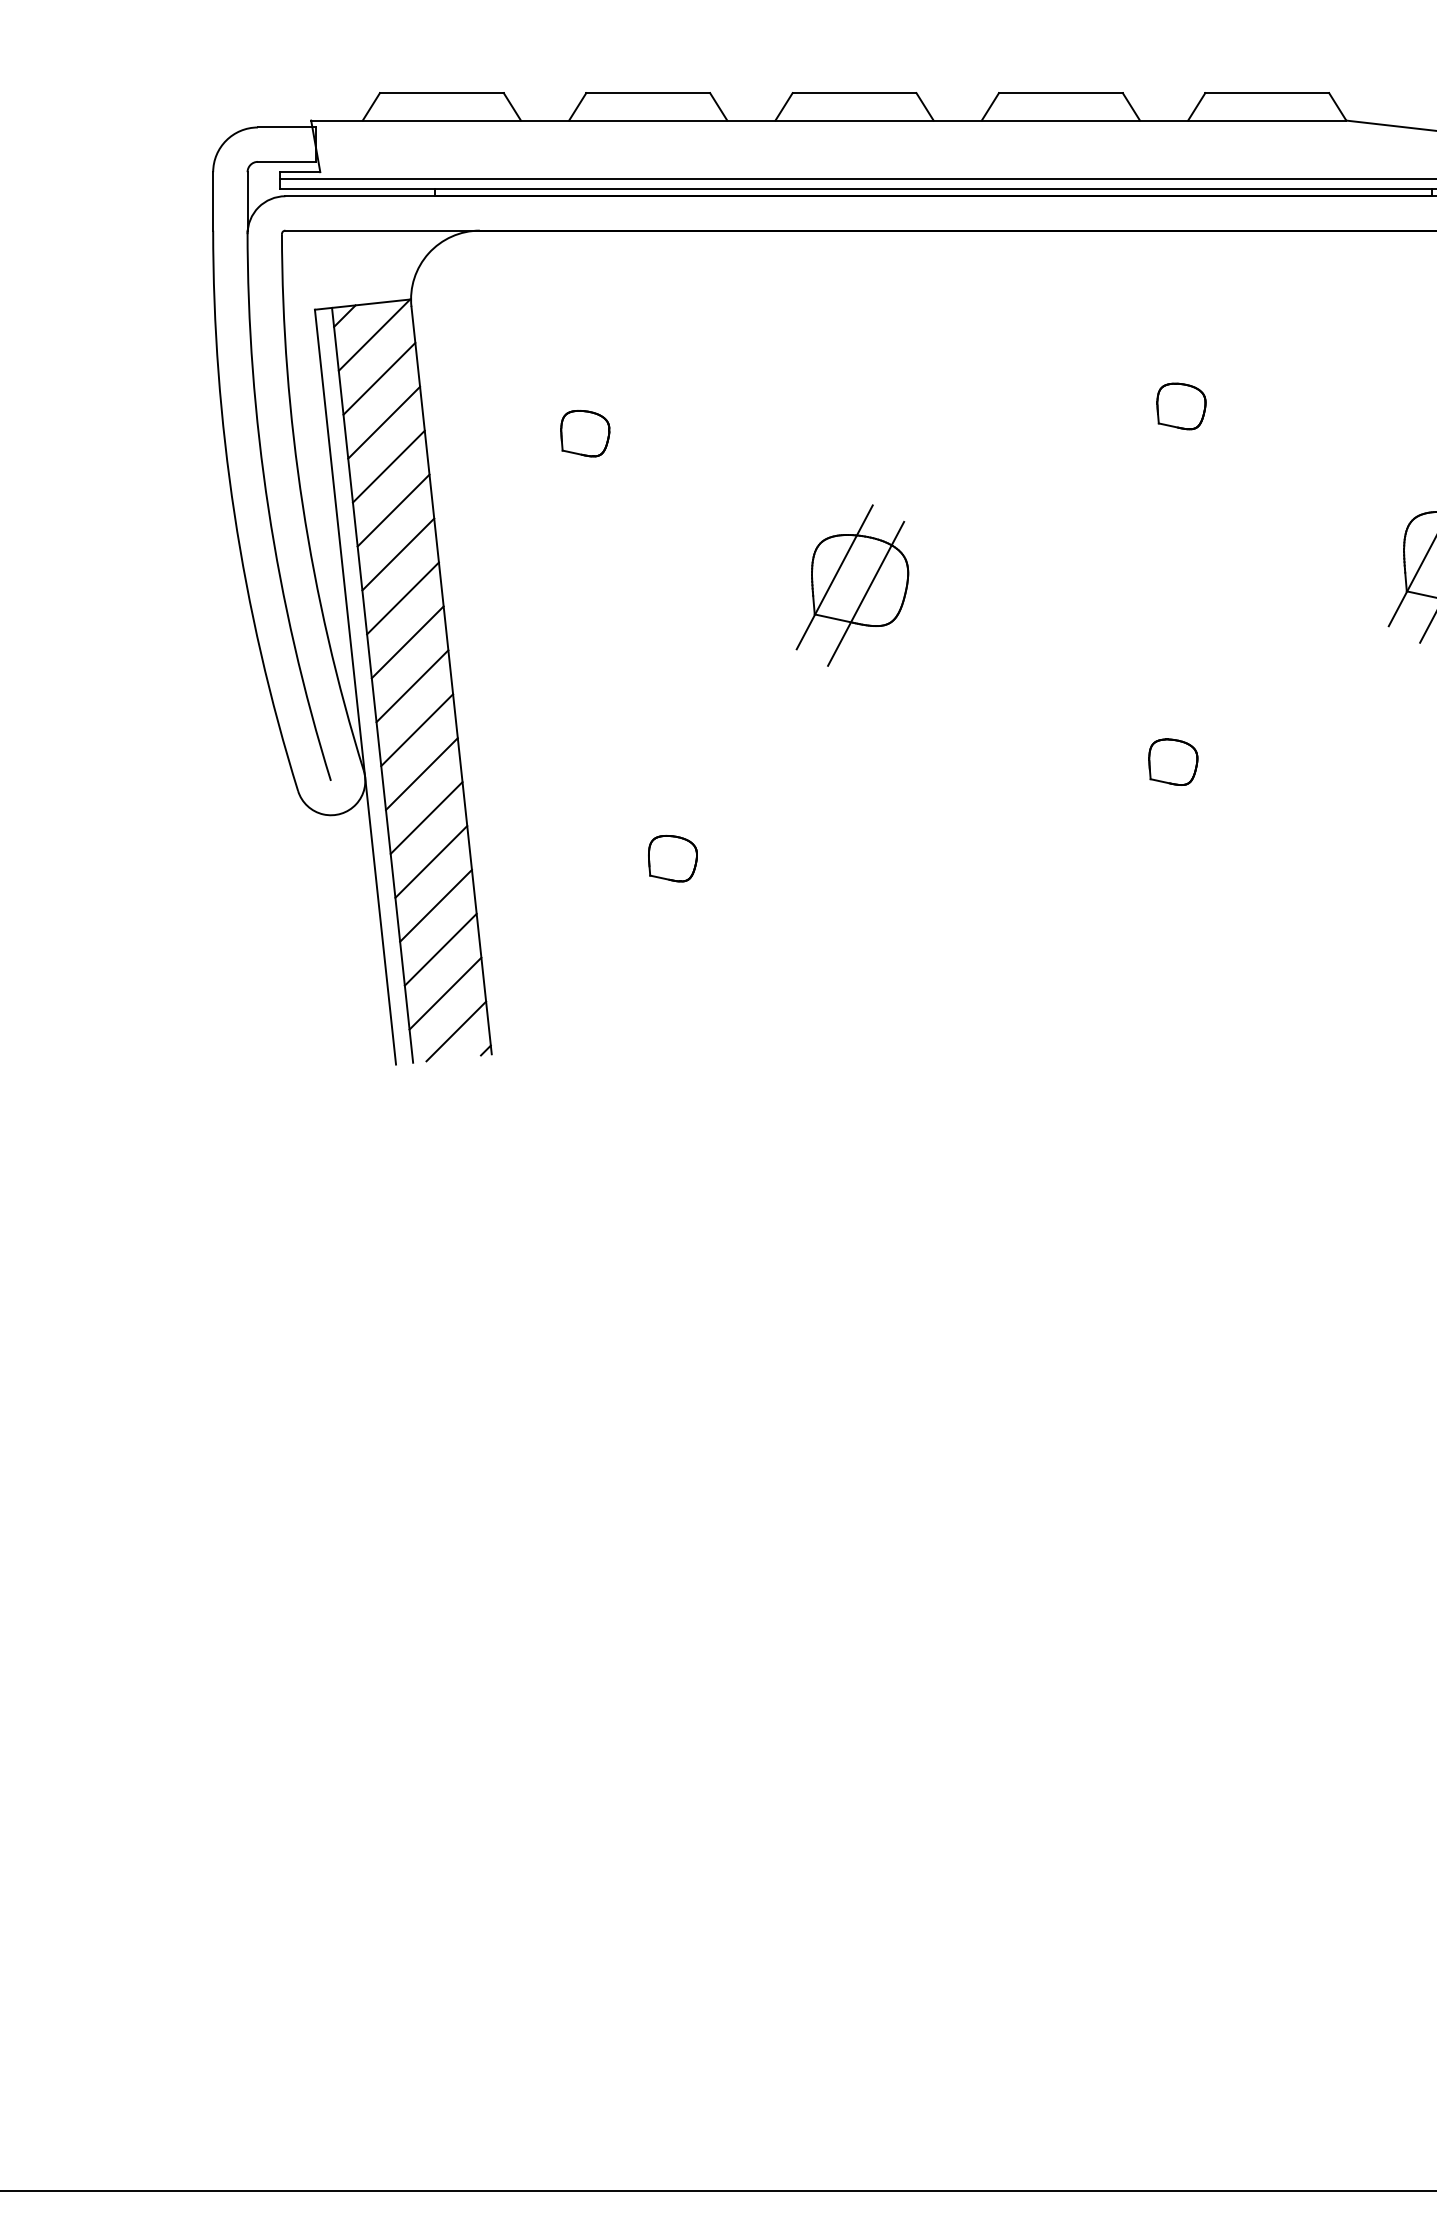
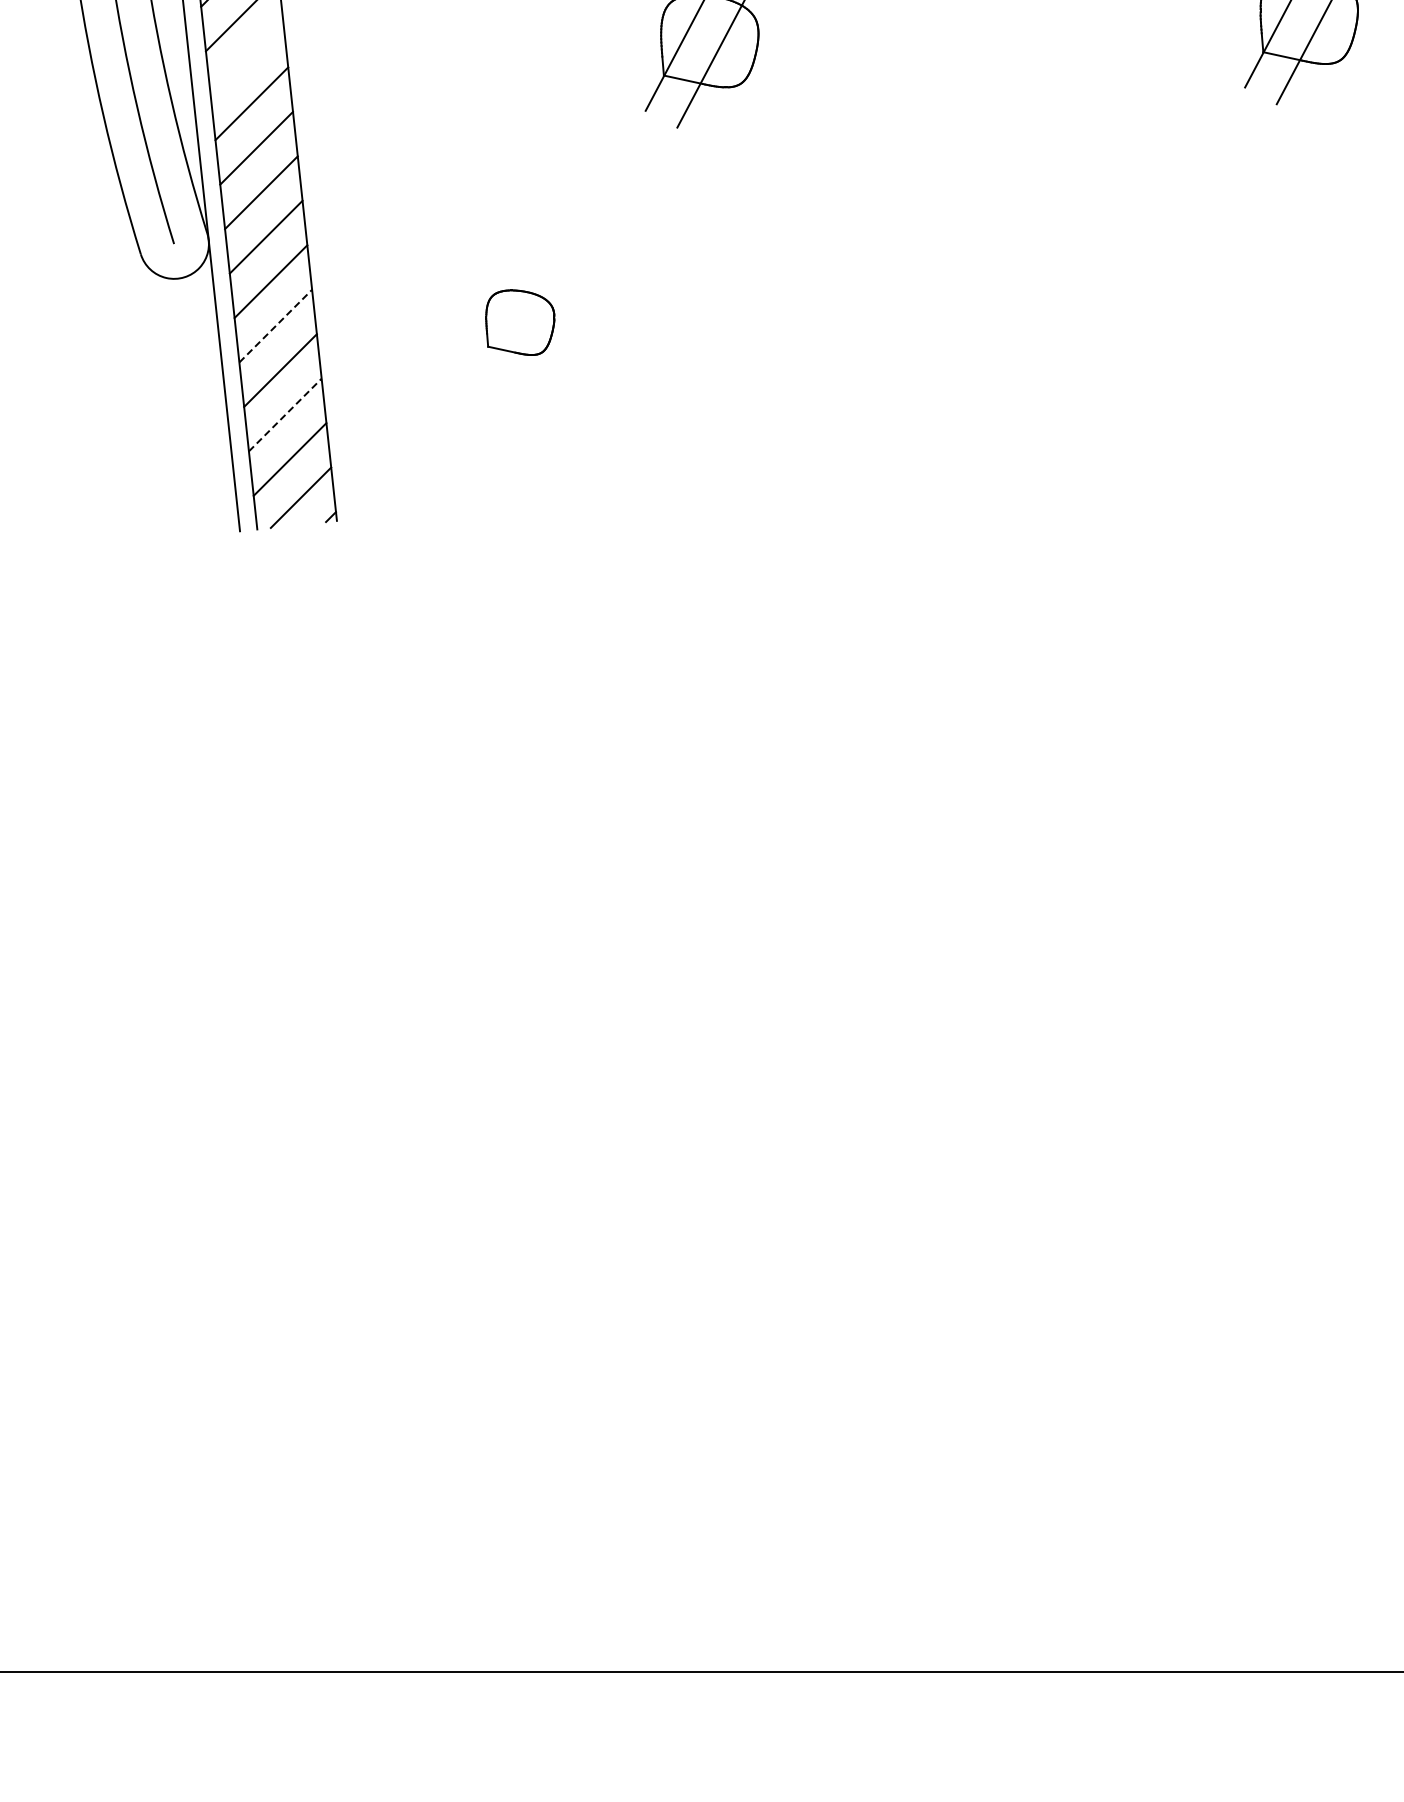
line: (402, 598) -> (246, 59), removed
part: (1173, 761) -> (1027, 224), removed
part: (672, 858) -> (519, 322), size x1.4
line: (431, 861) -> (275, 325), solid -> dashed
line: (440, 949) -> (285, 414), solid -> dashed

